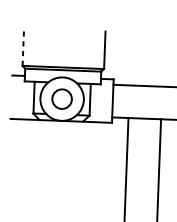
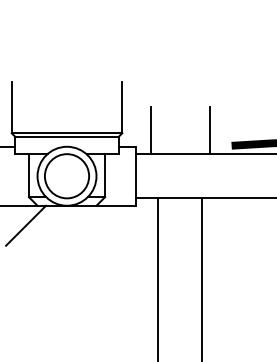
line: (23, 46) -> (11, 107), dashed -> solid
line: (124, 67) -> (150, 130), added
line: (168, 69) -> (209, 130), added
circle: (61, 99) -> (66, 176), size x1.67
line: (30, 134) -> (26, 225), added

